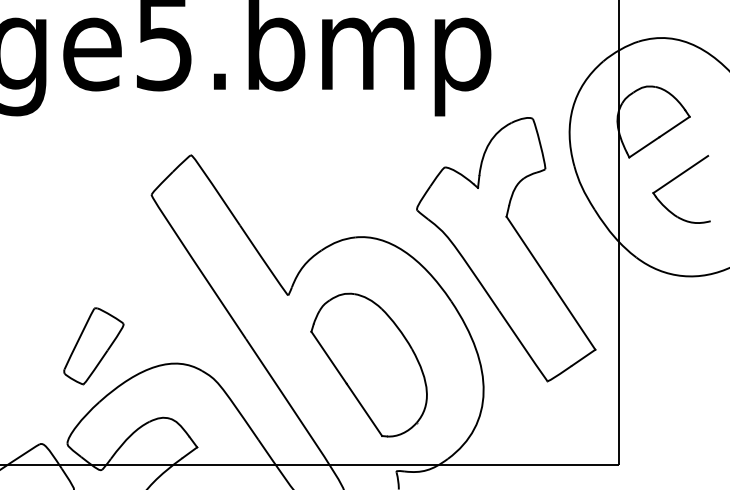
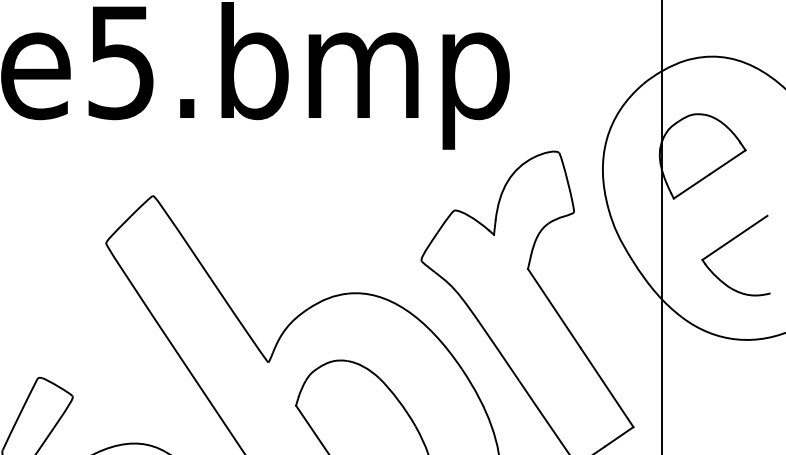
part: (675, 179) -> (728, 243), moved

